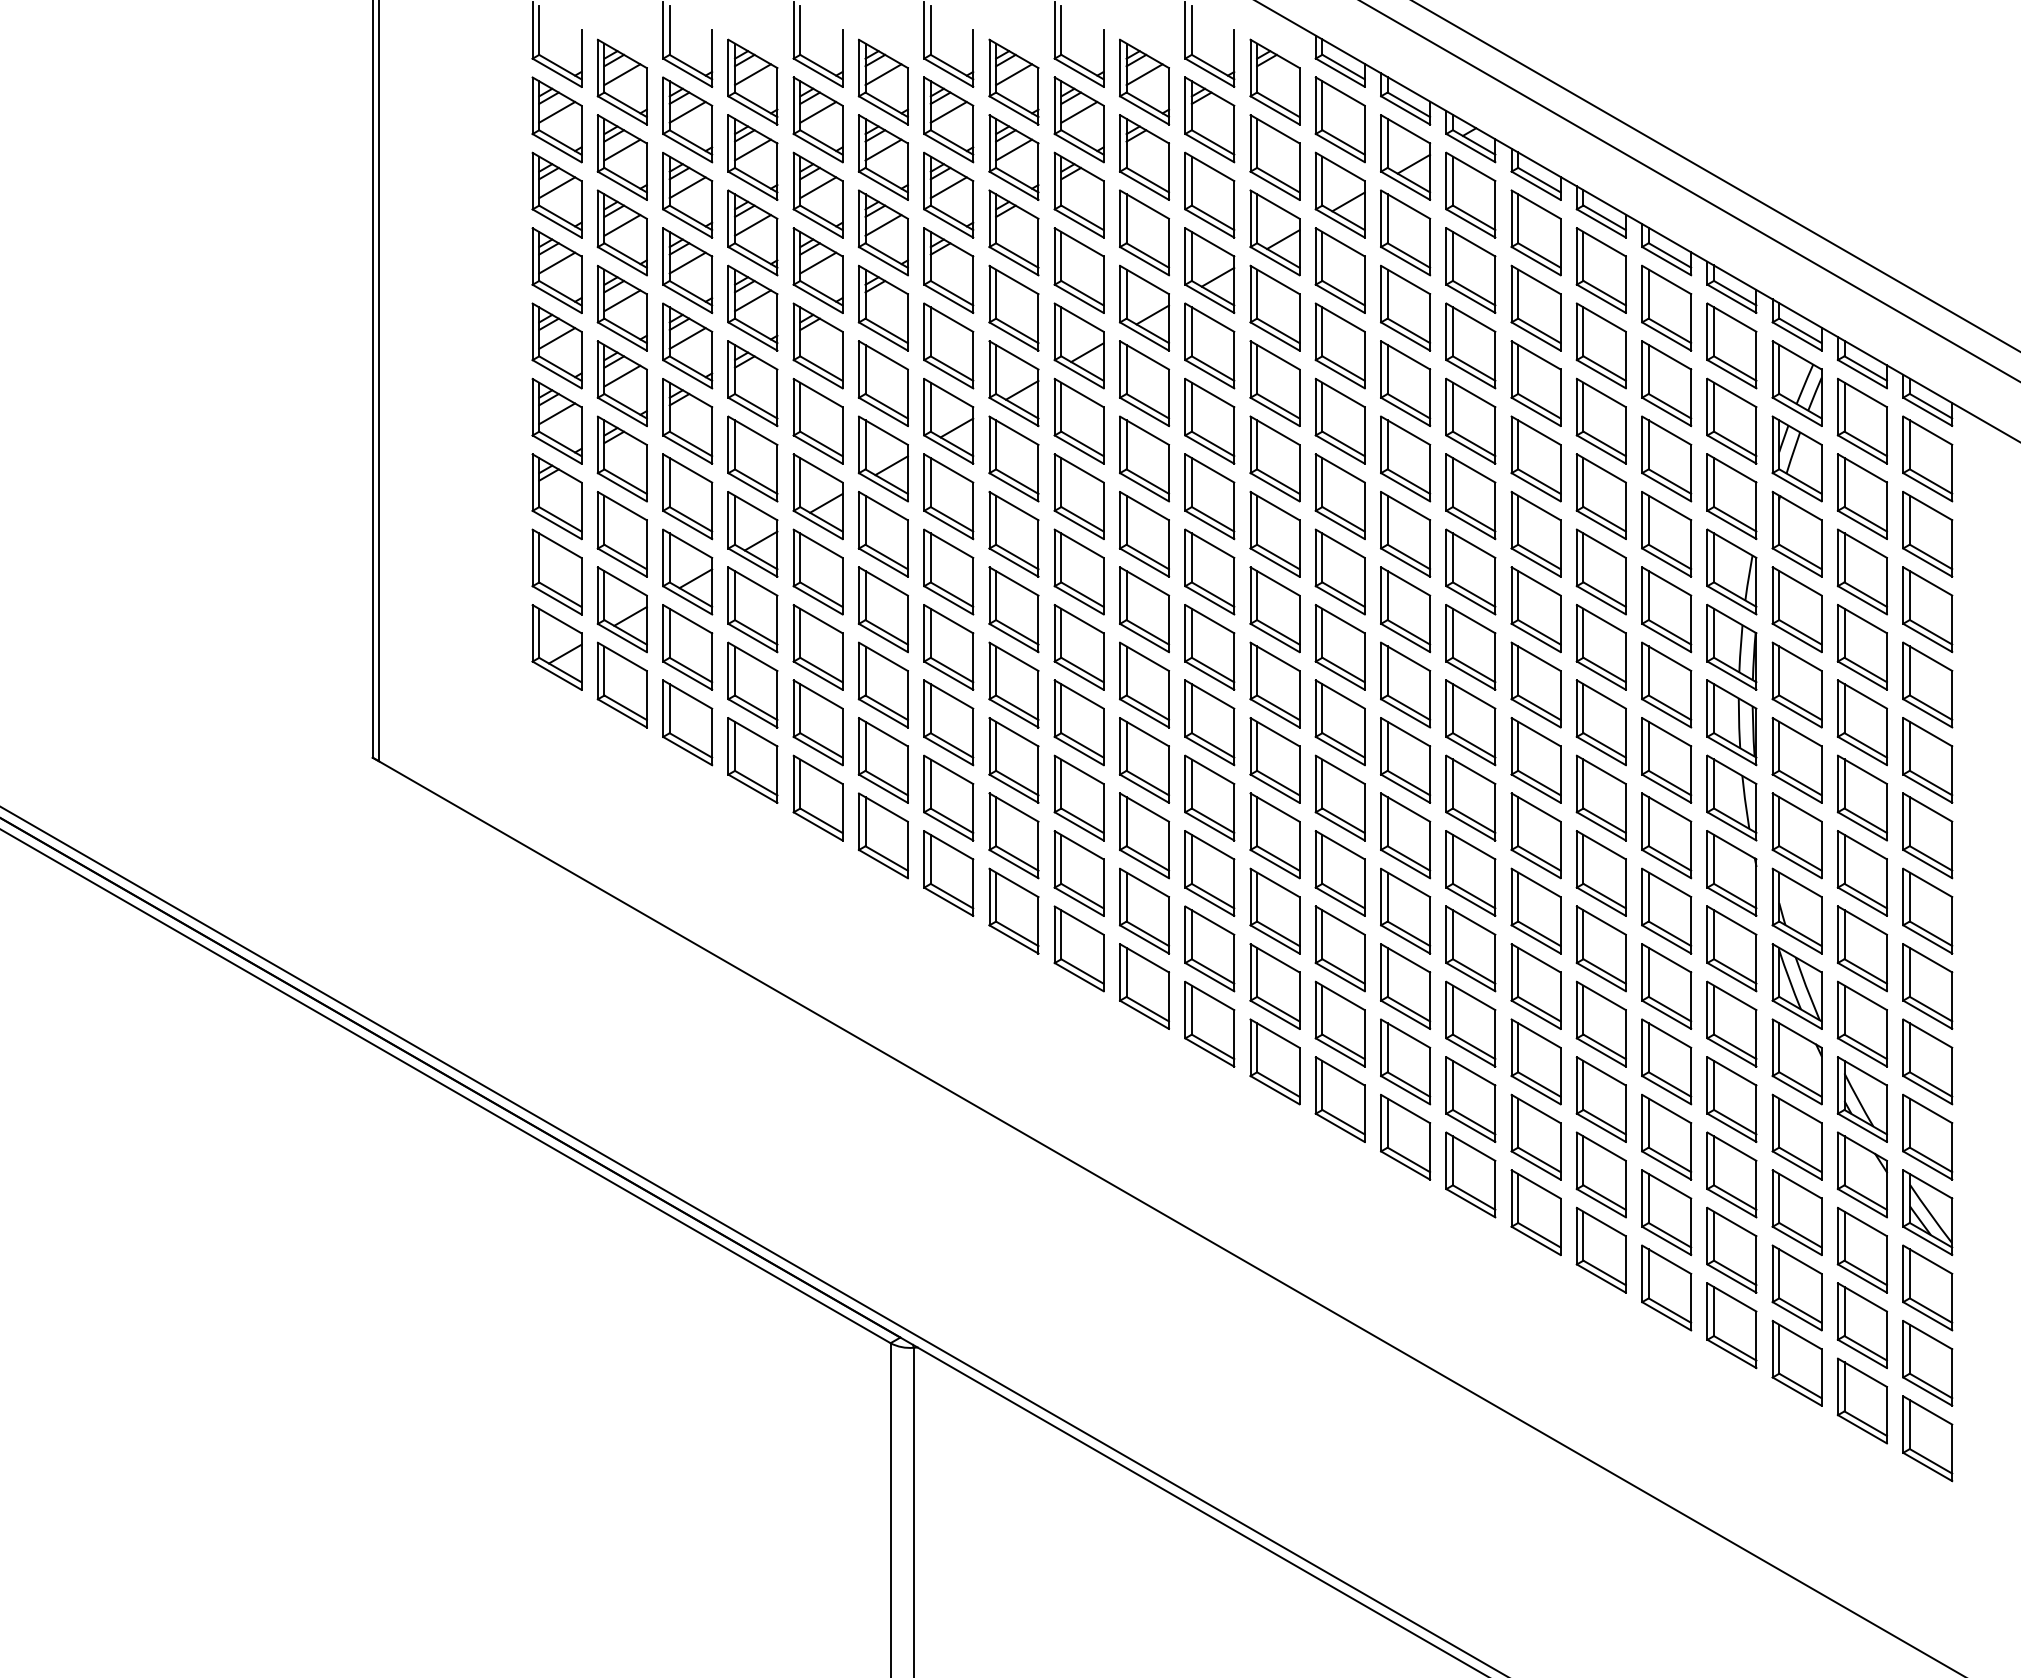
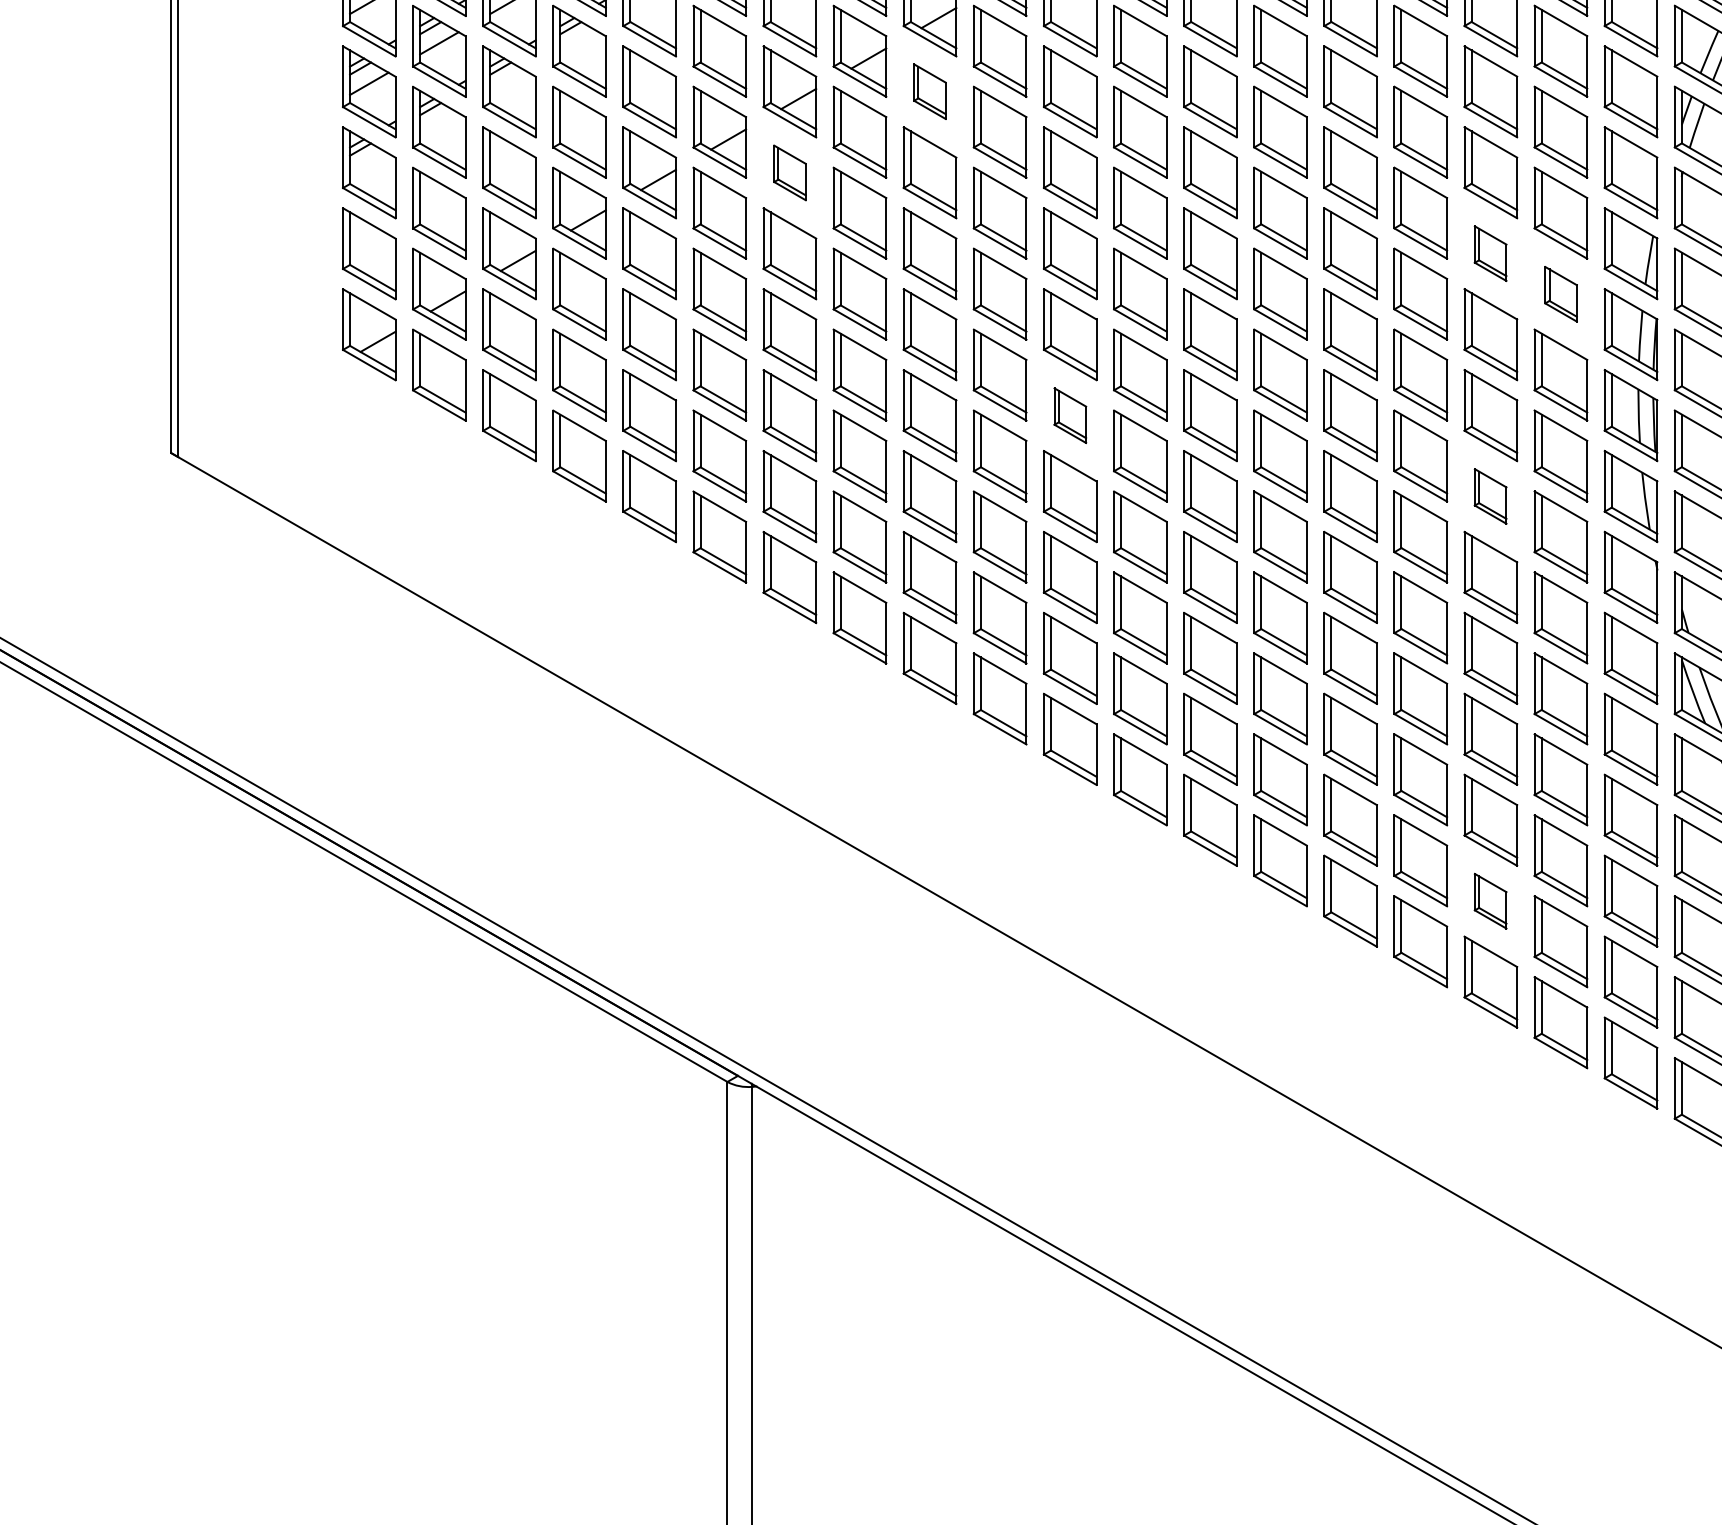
part: (1078, 420) -> (929, 90), size x0.6
part: (948, 496) -> (789, 172), size x0.6
part: (1600, 571) -> (1489, 253), size x0.6
part: (1666, 609) -> (1560, 293), size x0.6
part: (1209, 722) -> (1069, 415), size x0.6
part: (1600, 797) -> (1489, 495), size x0.6
part: (1600, 1174) -> (1489, 900), size x0.6

